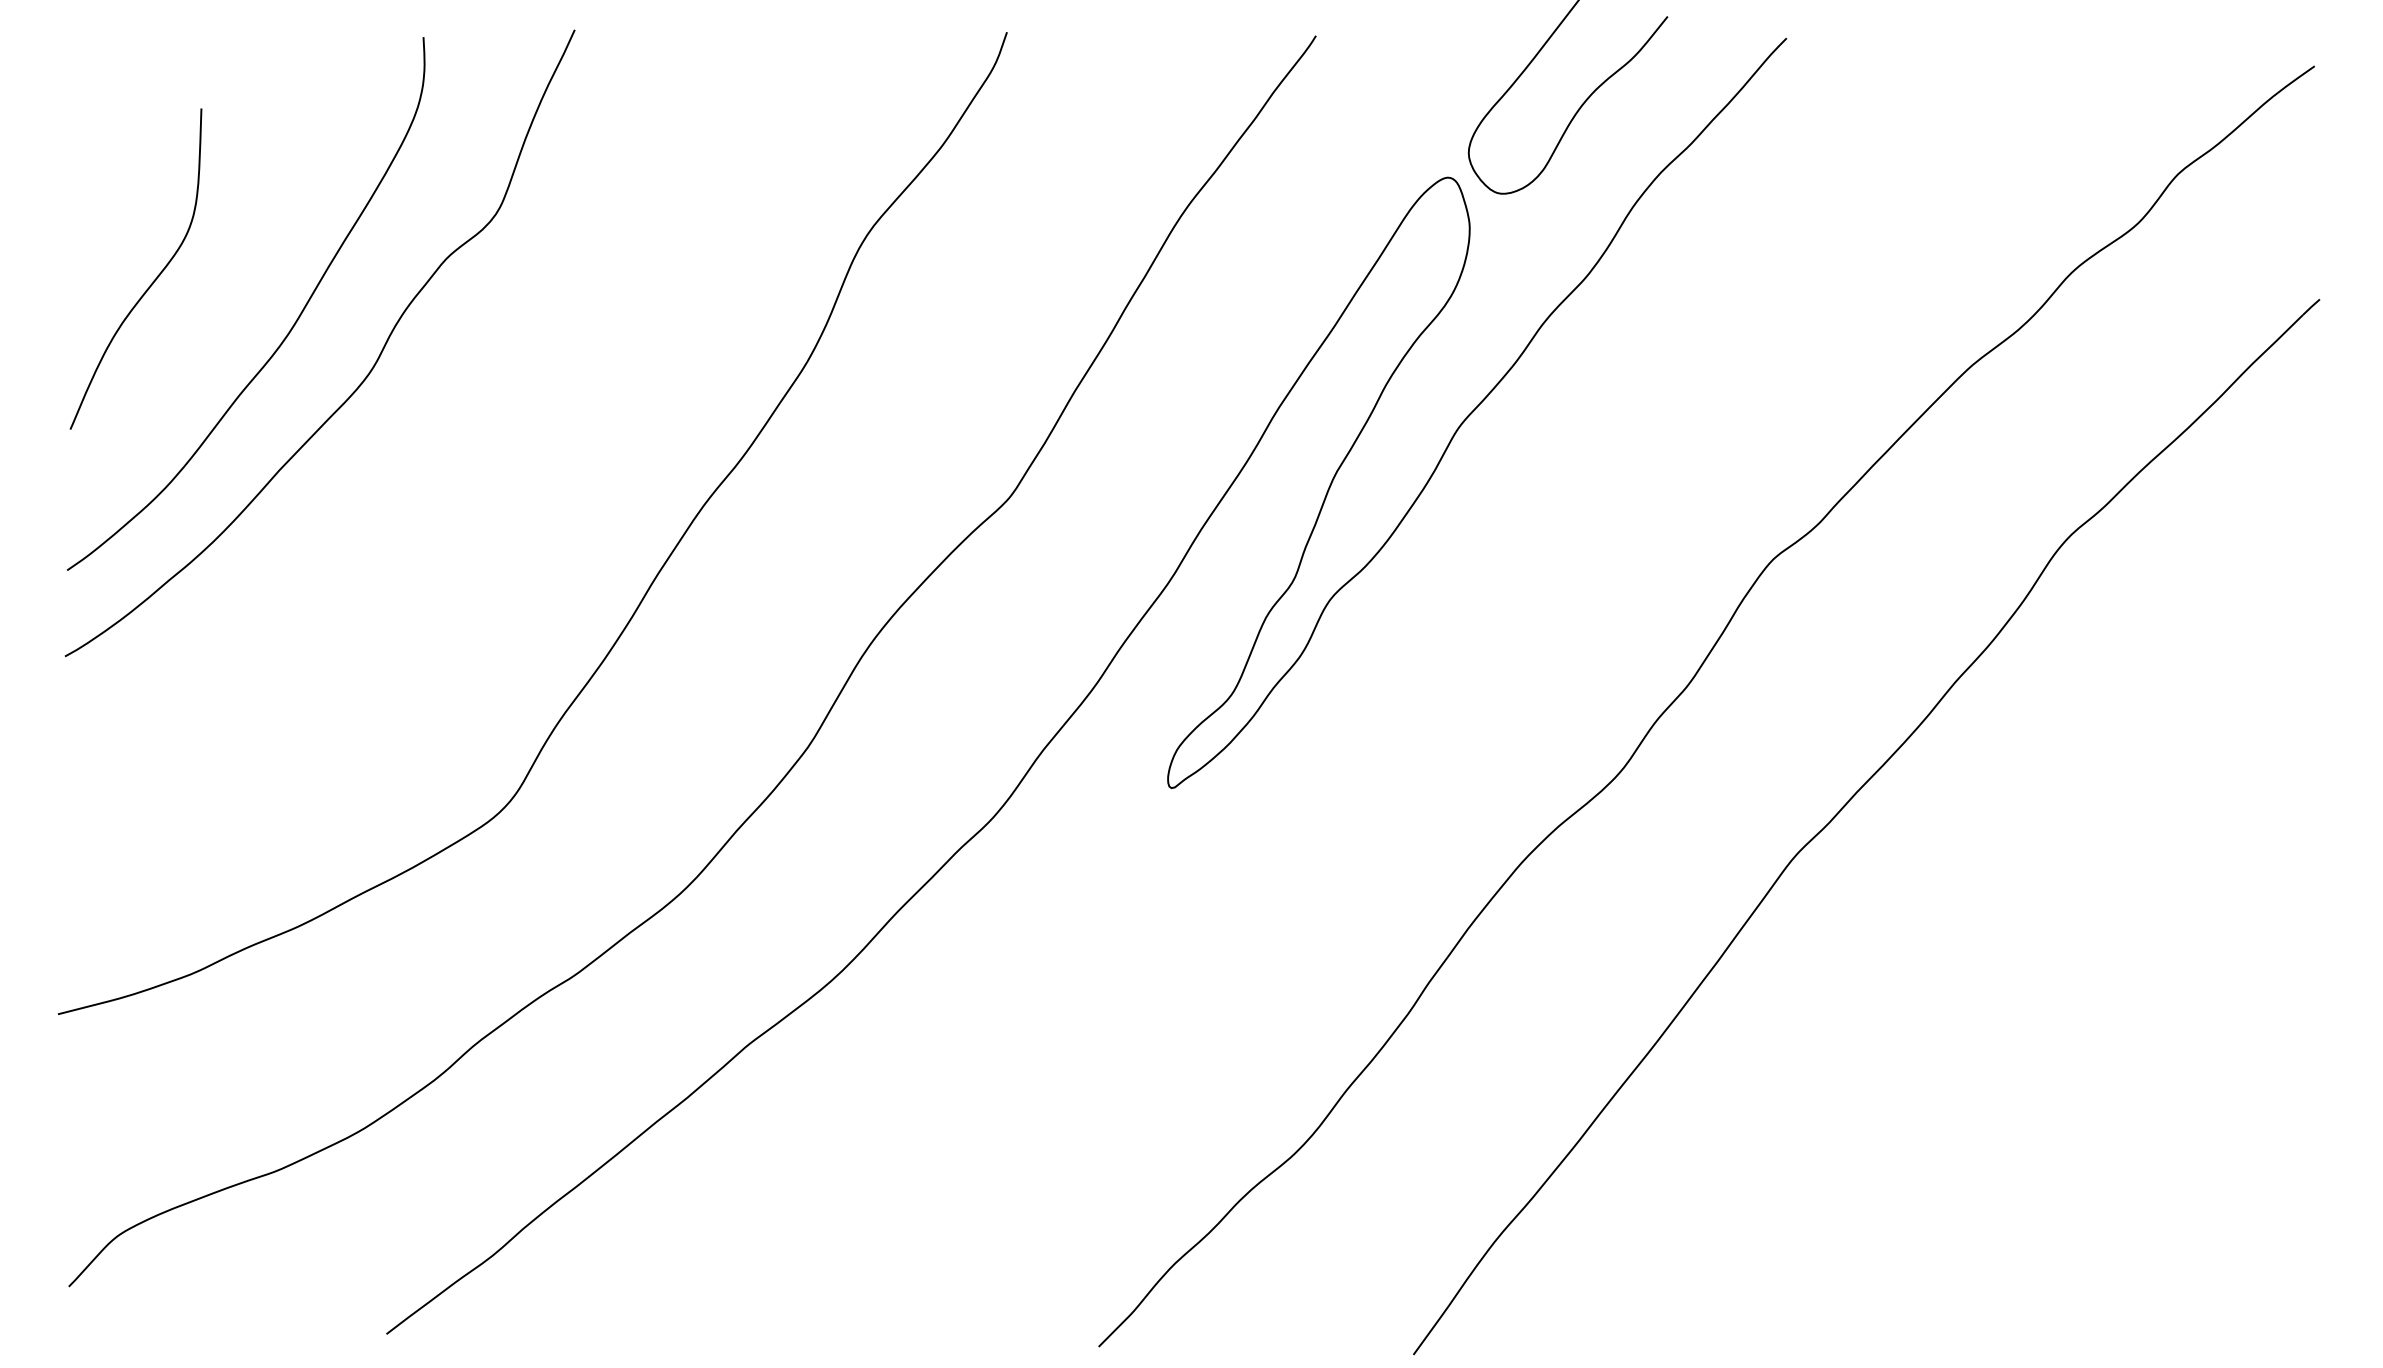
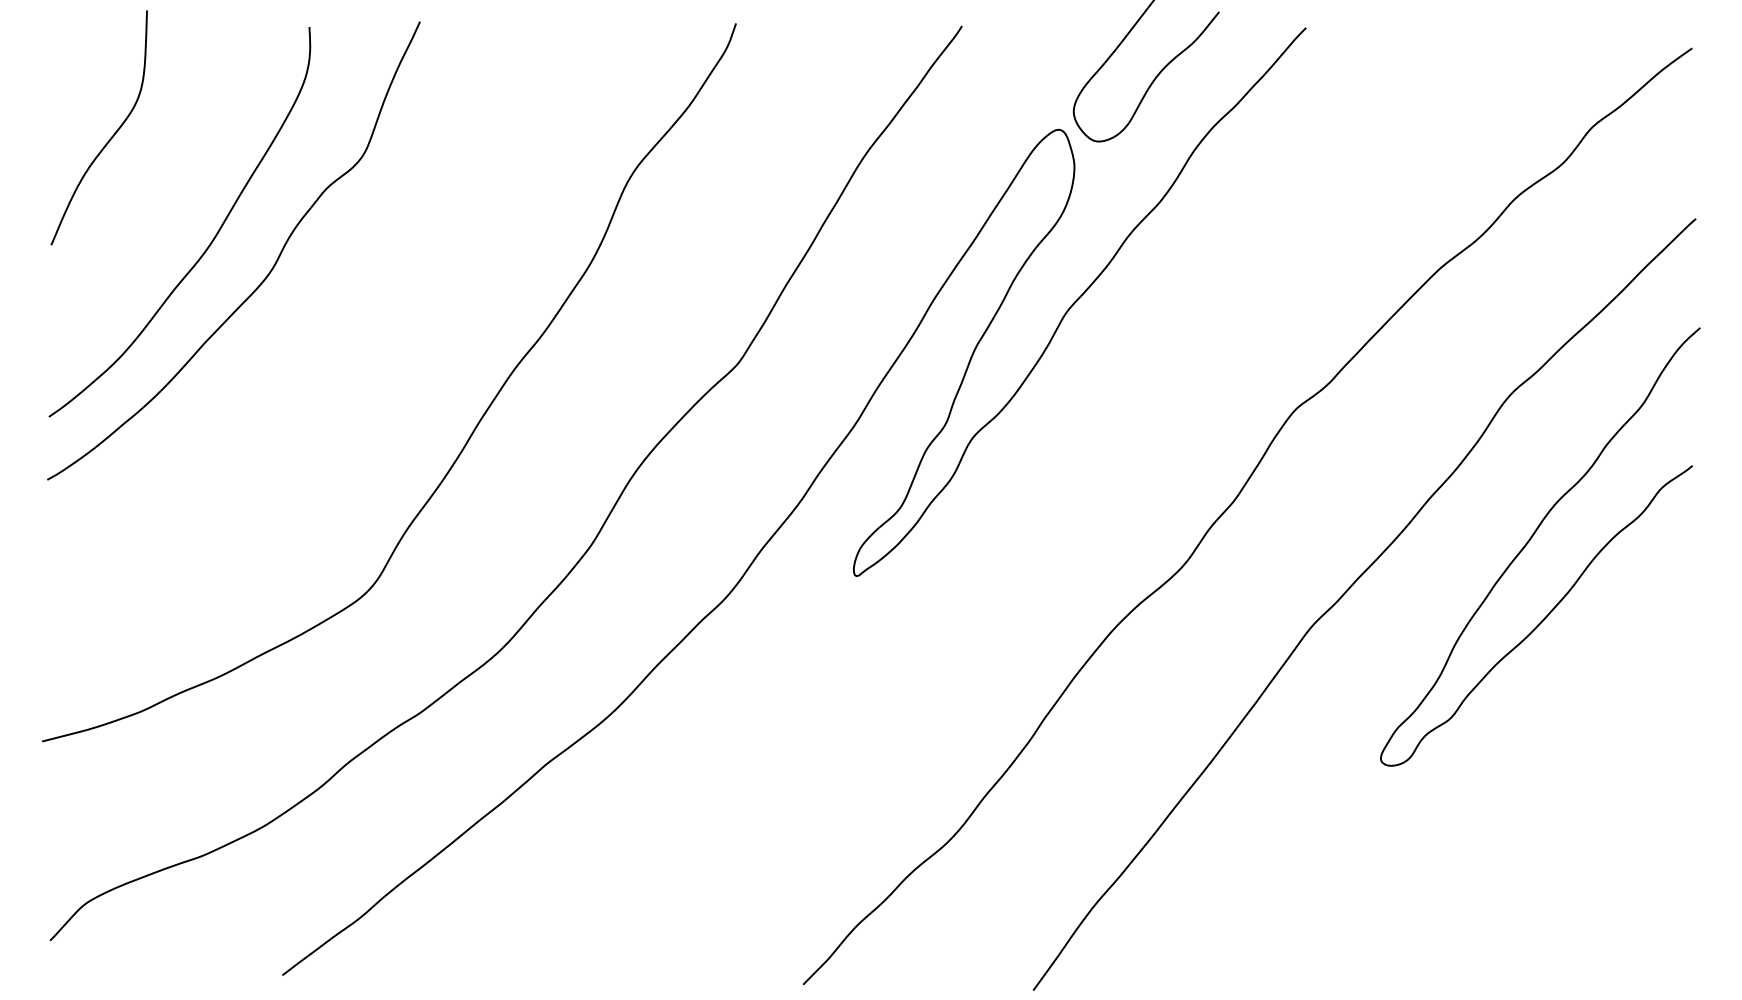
curve: (153, 280) -> (112, 136), moved
curve: (2092, 740) -> (1529, 541), added

